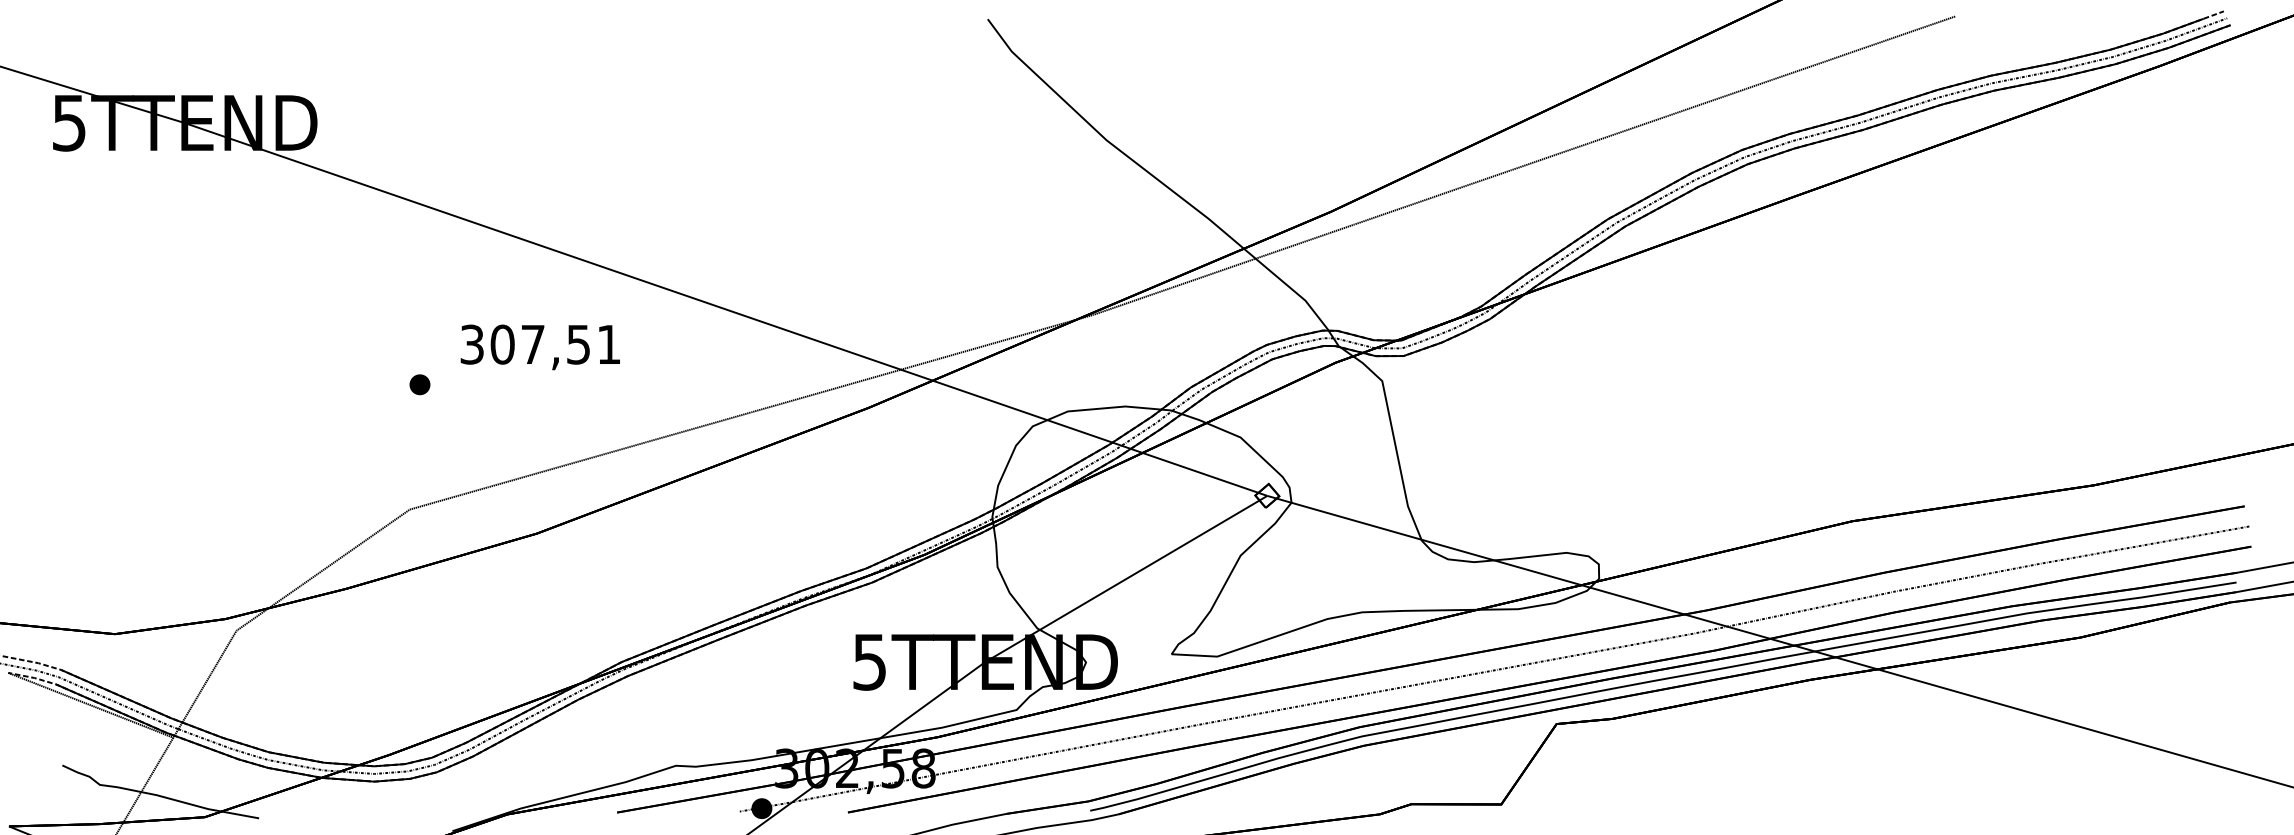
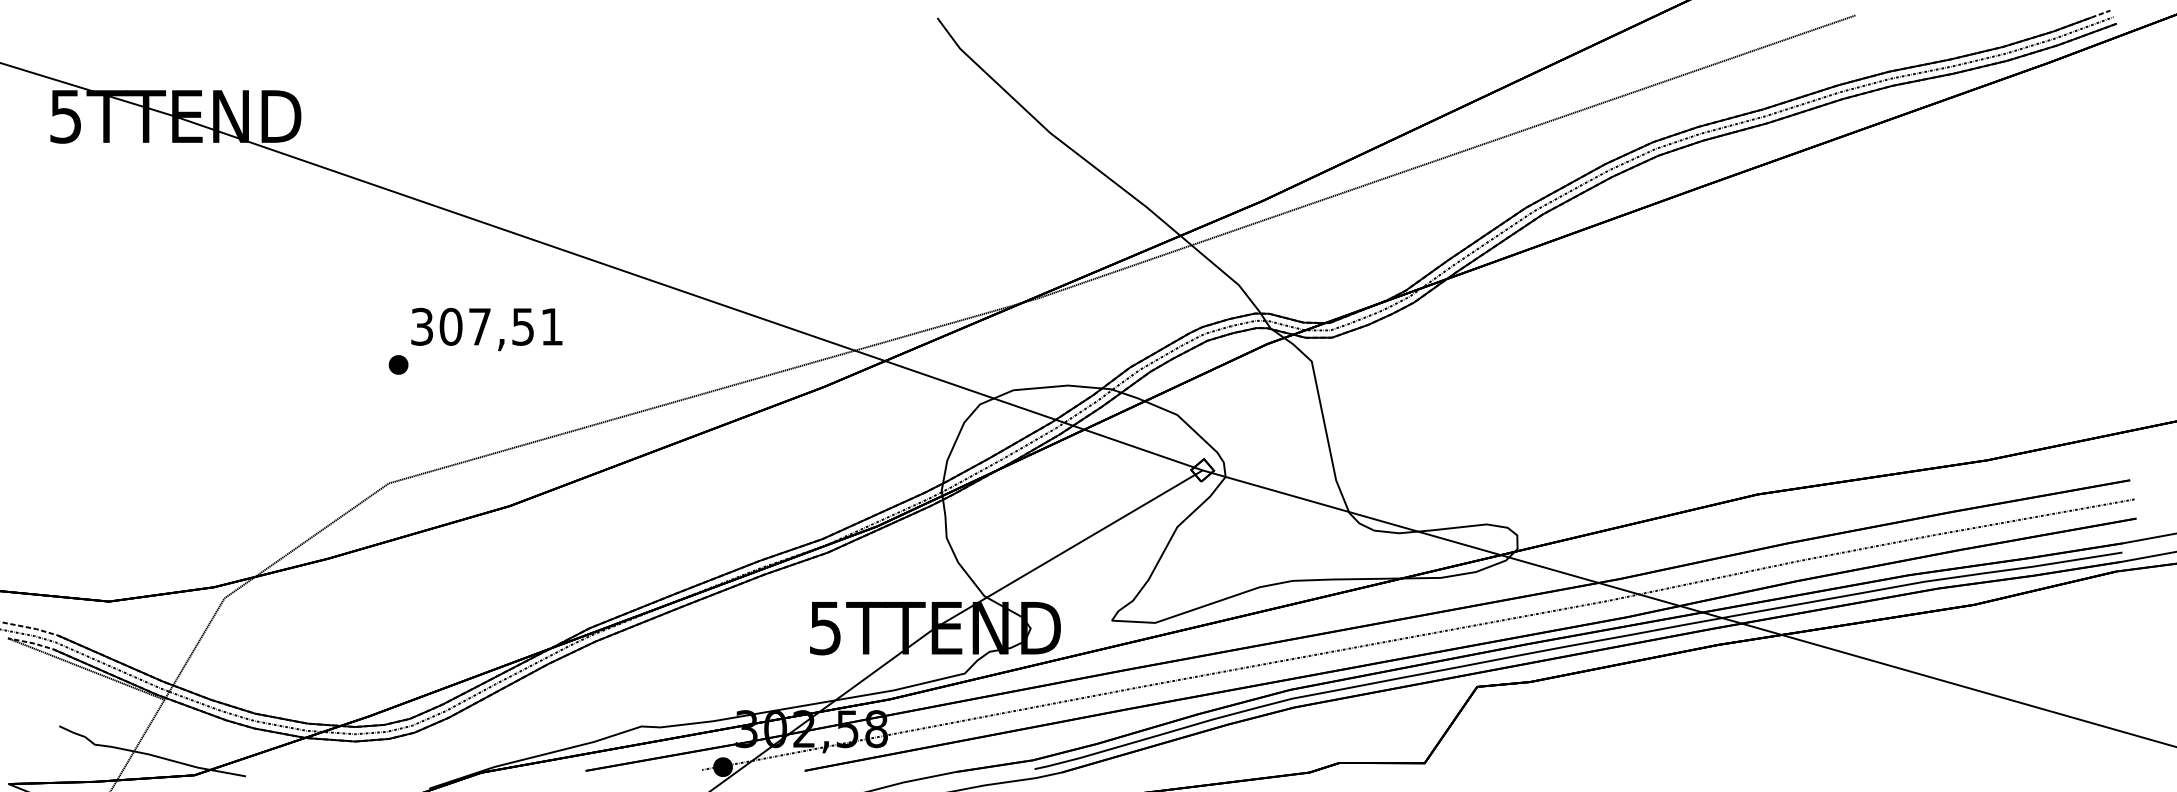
text: (540, 347) -> (486, 329), moved

